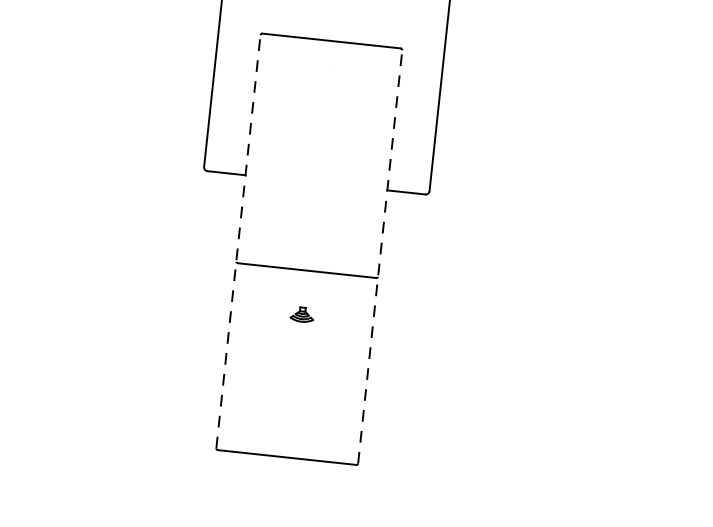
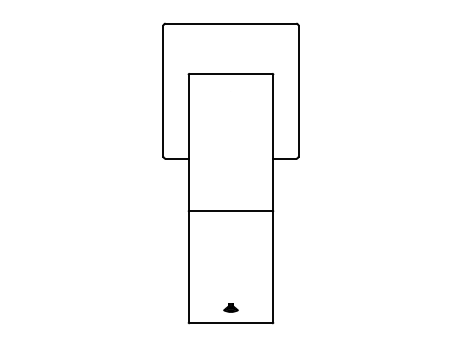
line: (238, 241) -> (188, 198), dashed -> solid
line: (380, 256) -> (273, 198), dashed -> solid
part: (301, 314) -> (230, 307), moved

